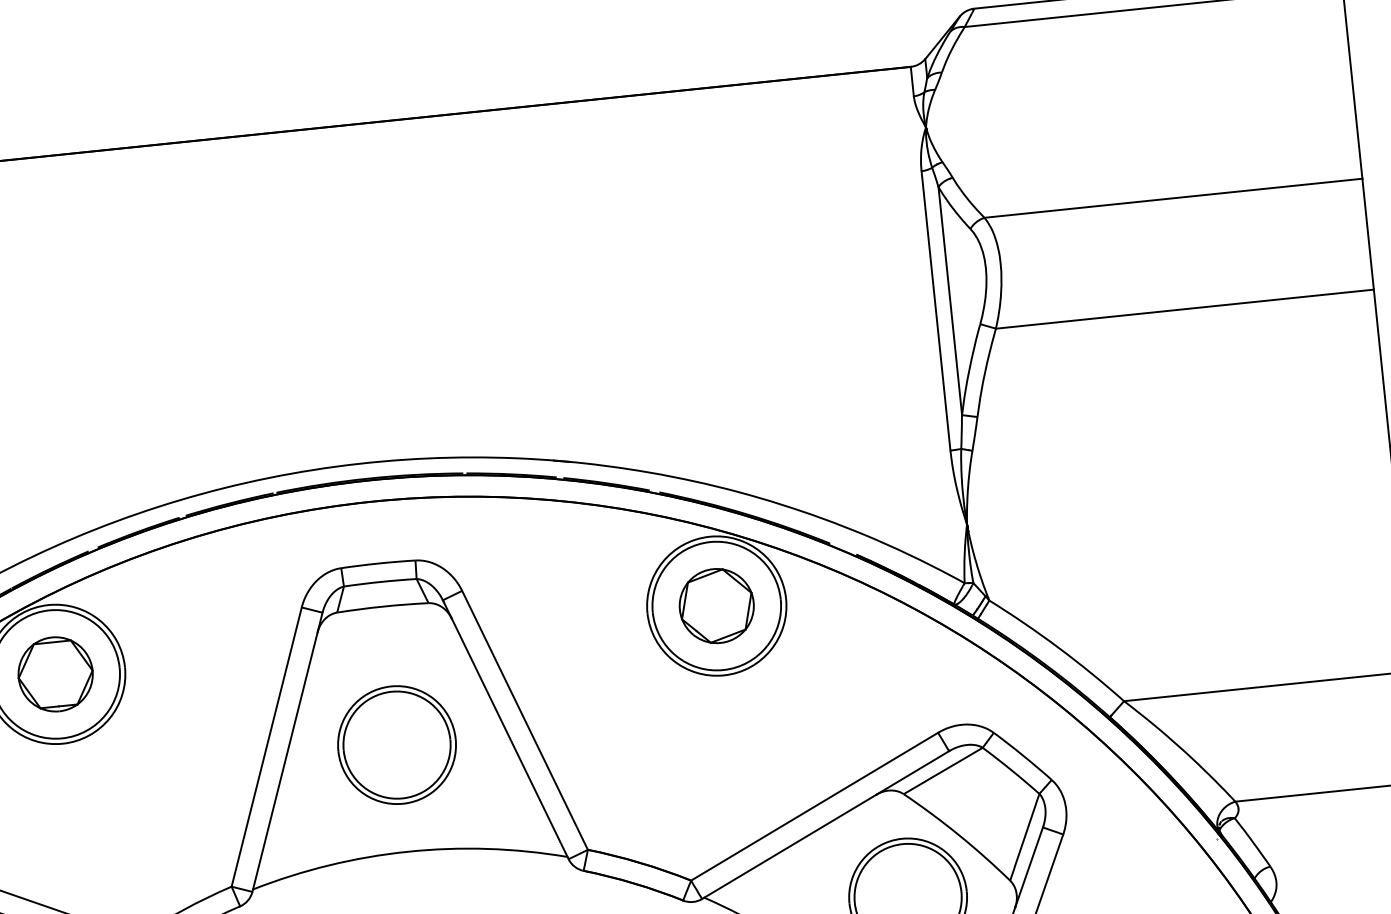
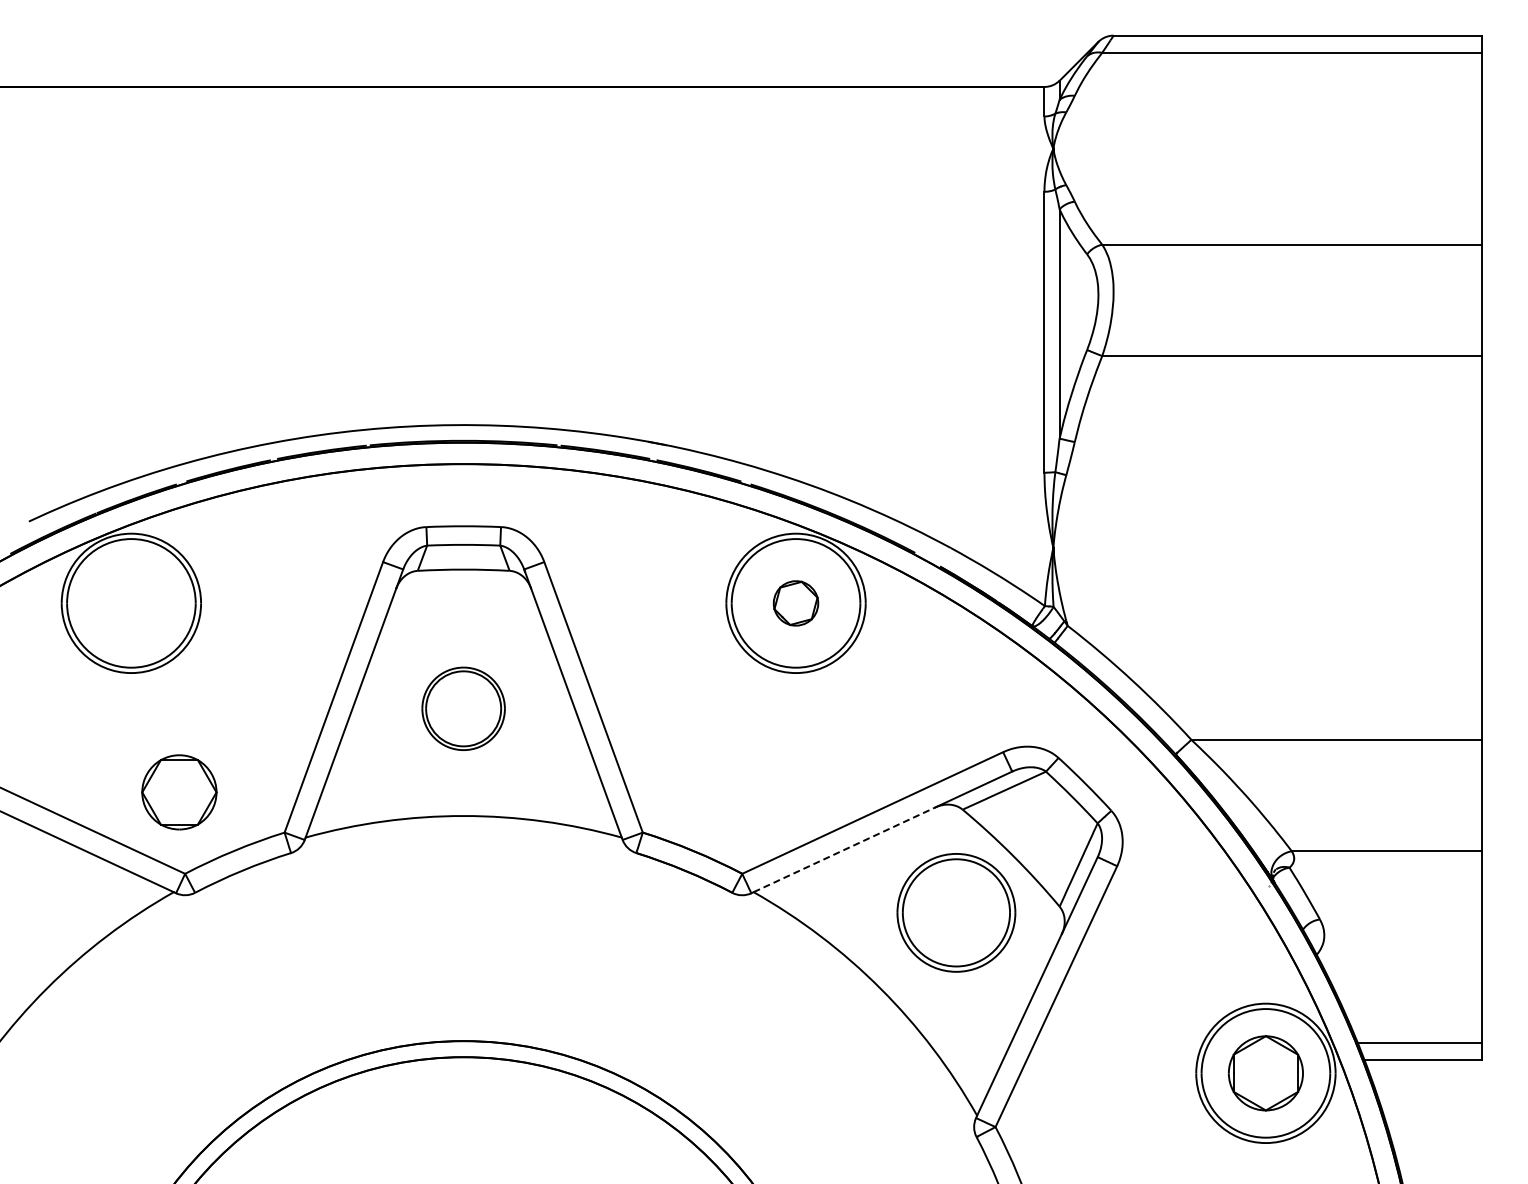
part: (716, 606) -> (795, 603), size x0.6
part: (55, 674) -> (179, 792), moved
part: (396, 744) -> (463, 708), size x0.7
line: (791, 845) -> (845, 849), solid -> dashed

